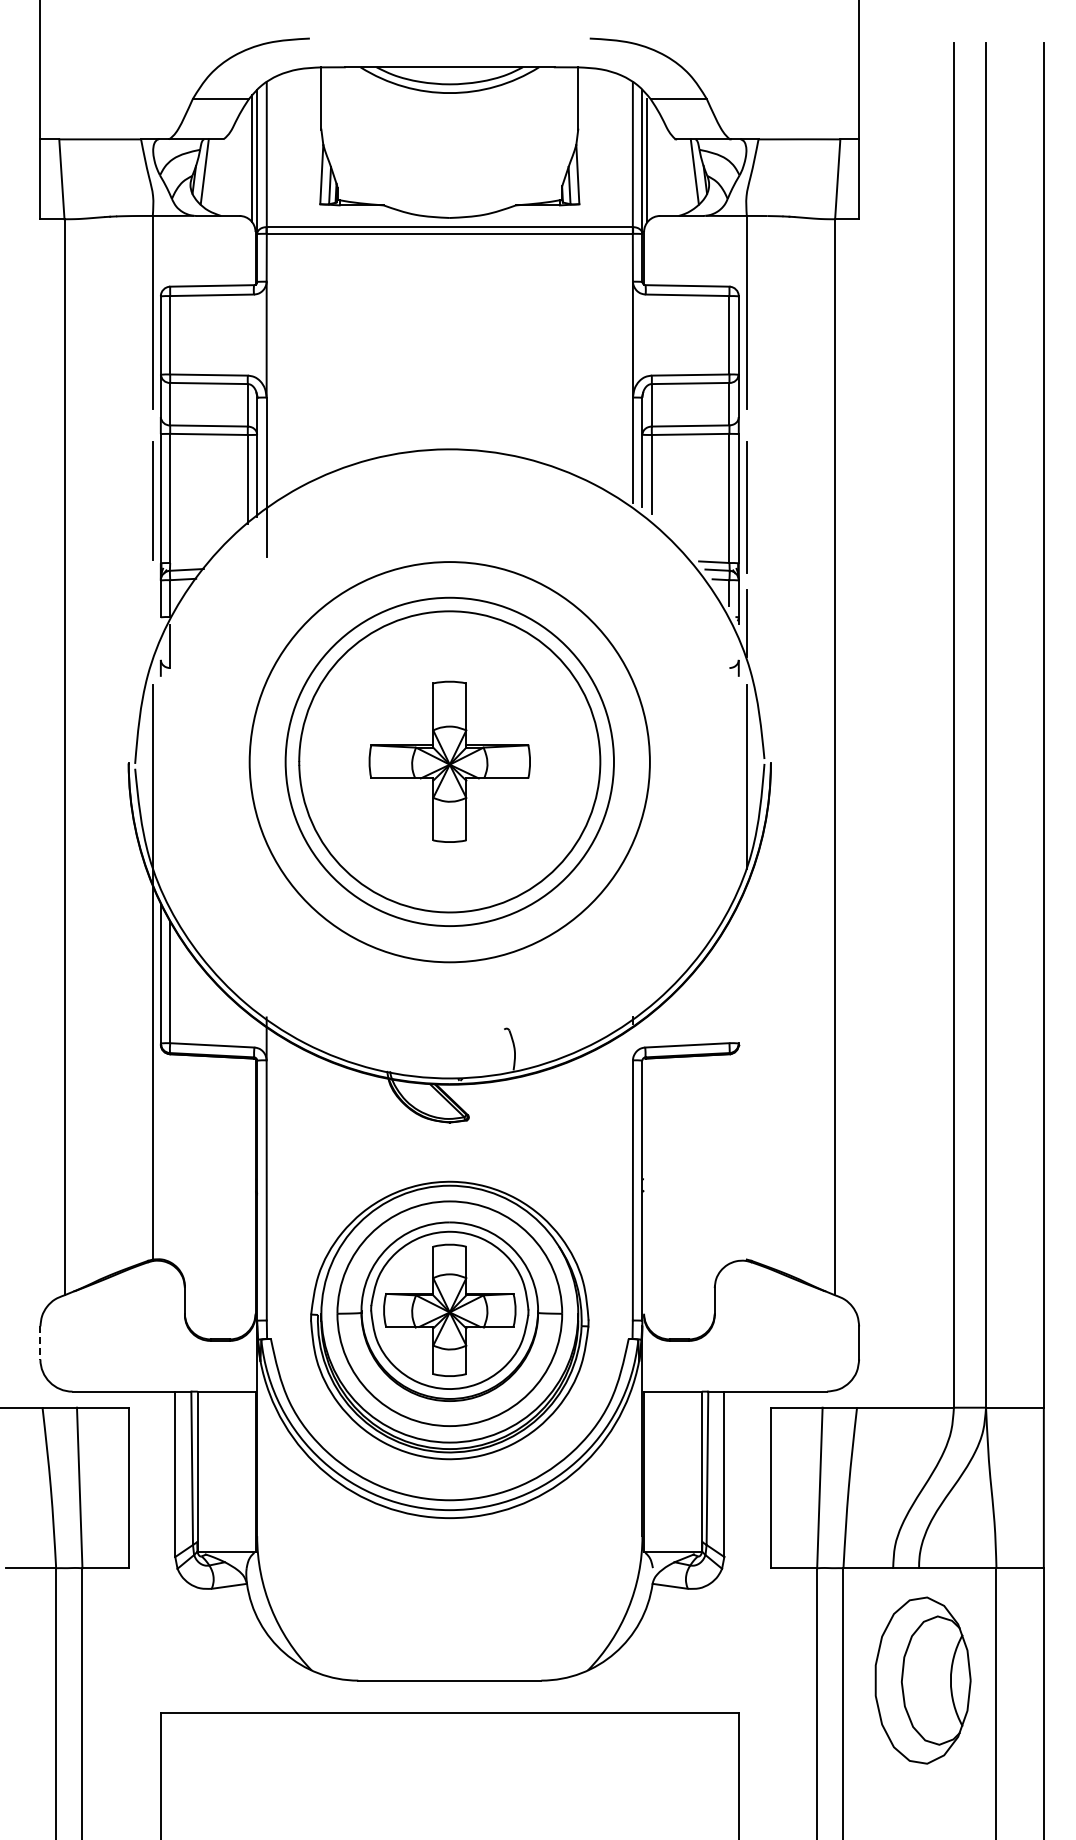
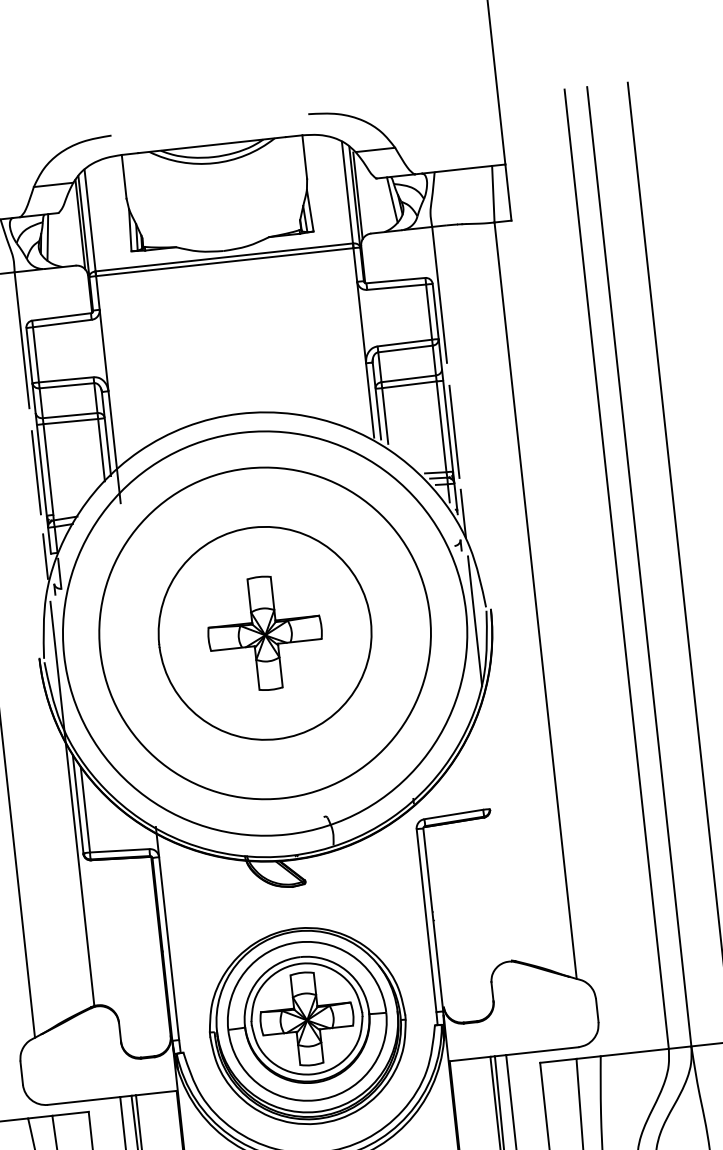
line: (152, 620) -> (45, 556), added
circle: (449, 761) -> (264, 633), size x1.43
circle: (449, 762) -> (264, 633), size x1.43
line: (40, 1342) -> (21, 1072), dashed -> solid

